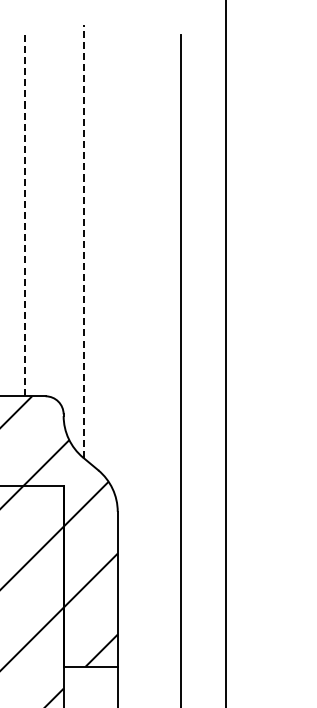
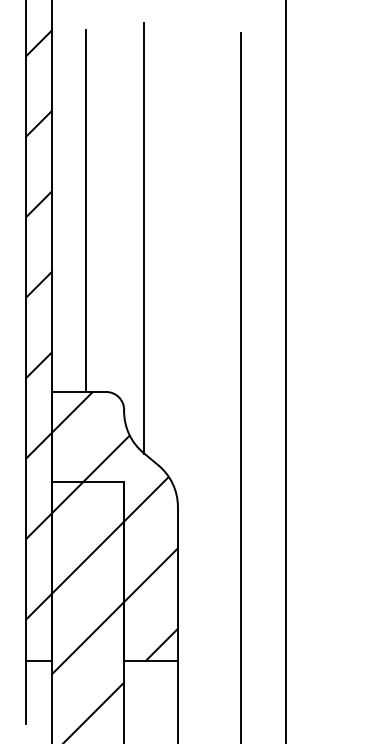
line: (25, 213) -> (86, 210), dashed -> solid
line: (84, 240) -> (144, 237), dashed -> solid

